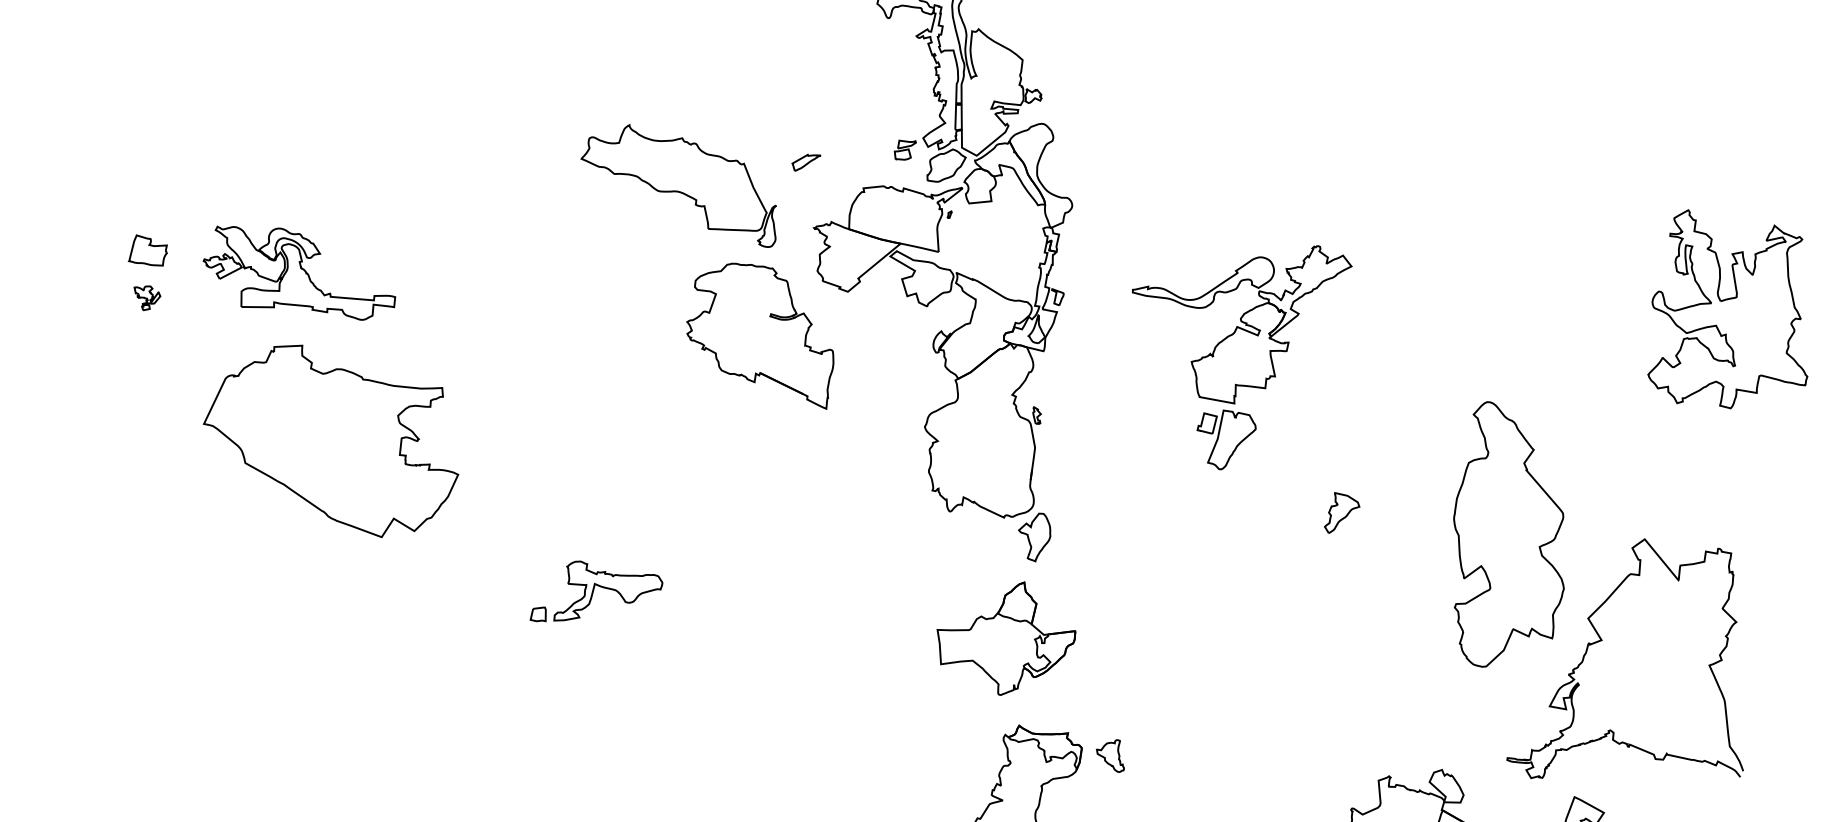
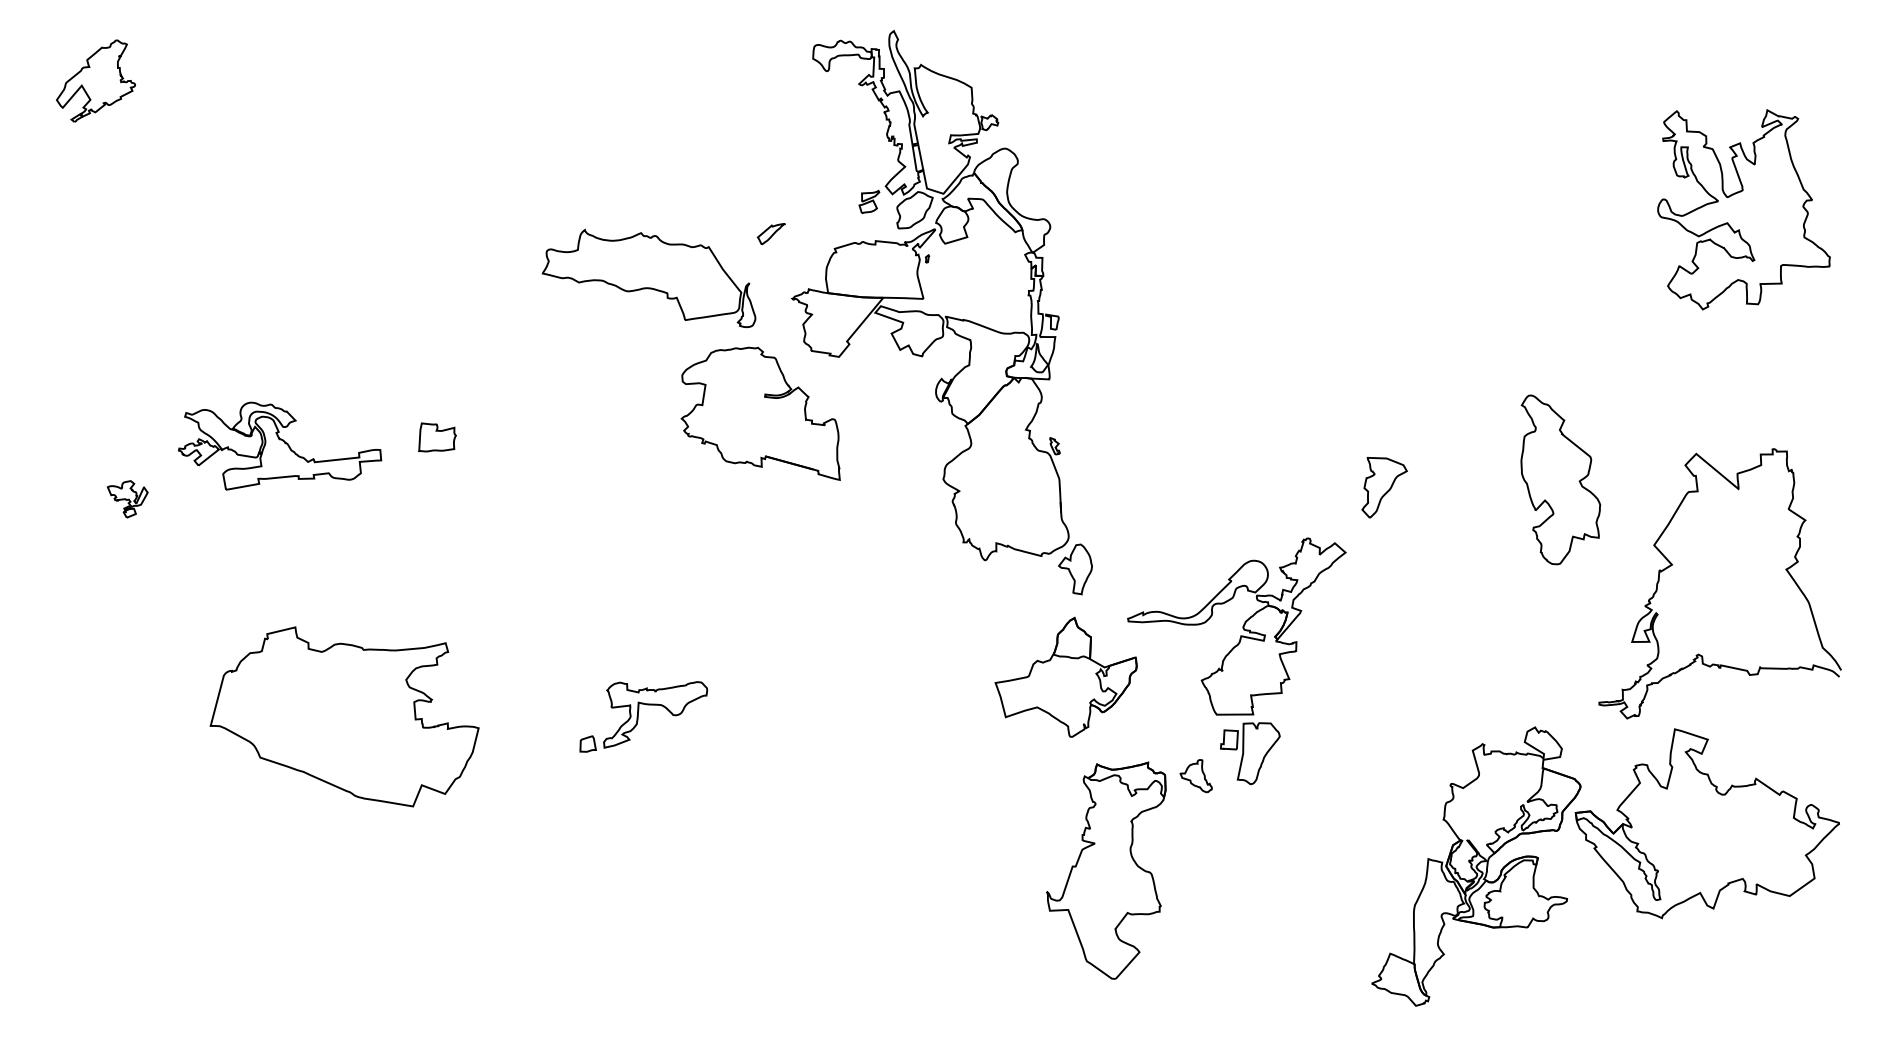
part: (149, 251) -> (437, 437), moved
part: (146, 298) -> (127, 499), size x1.43
part: (1228, 350) -> (1236, 661), moved
part: (332, 439) -> (344, 716), moved
part: (1342, 514) -> (1384, 487), size x1.43
part: (1511, 538) -> (1560, 479), size x0.62

